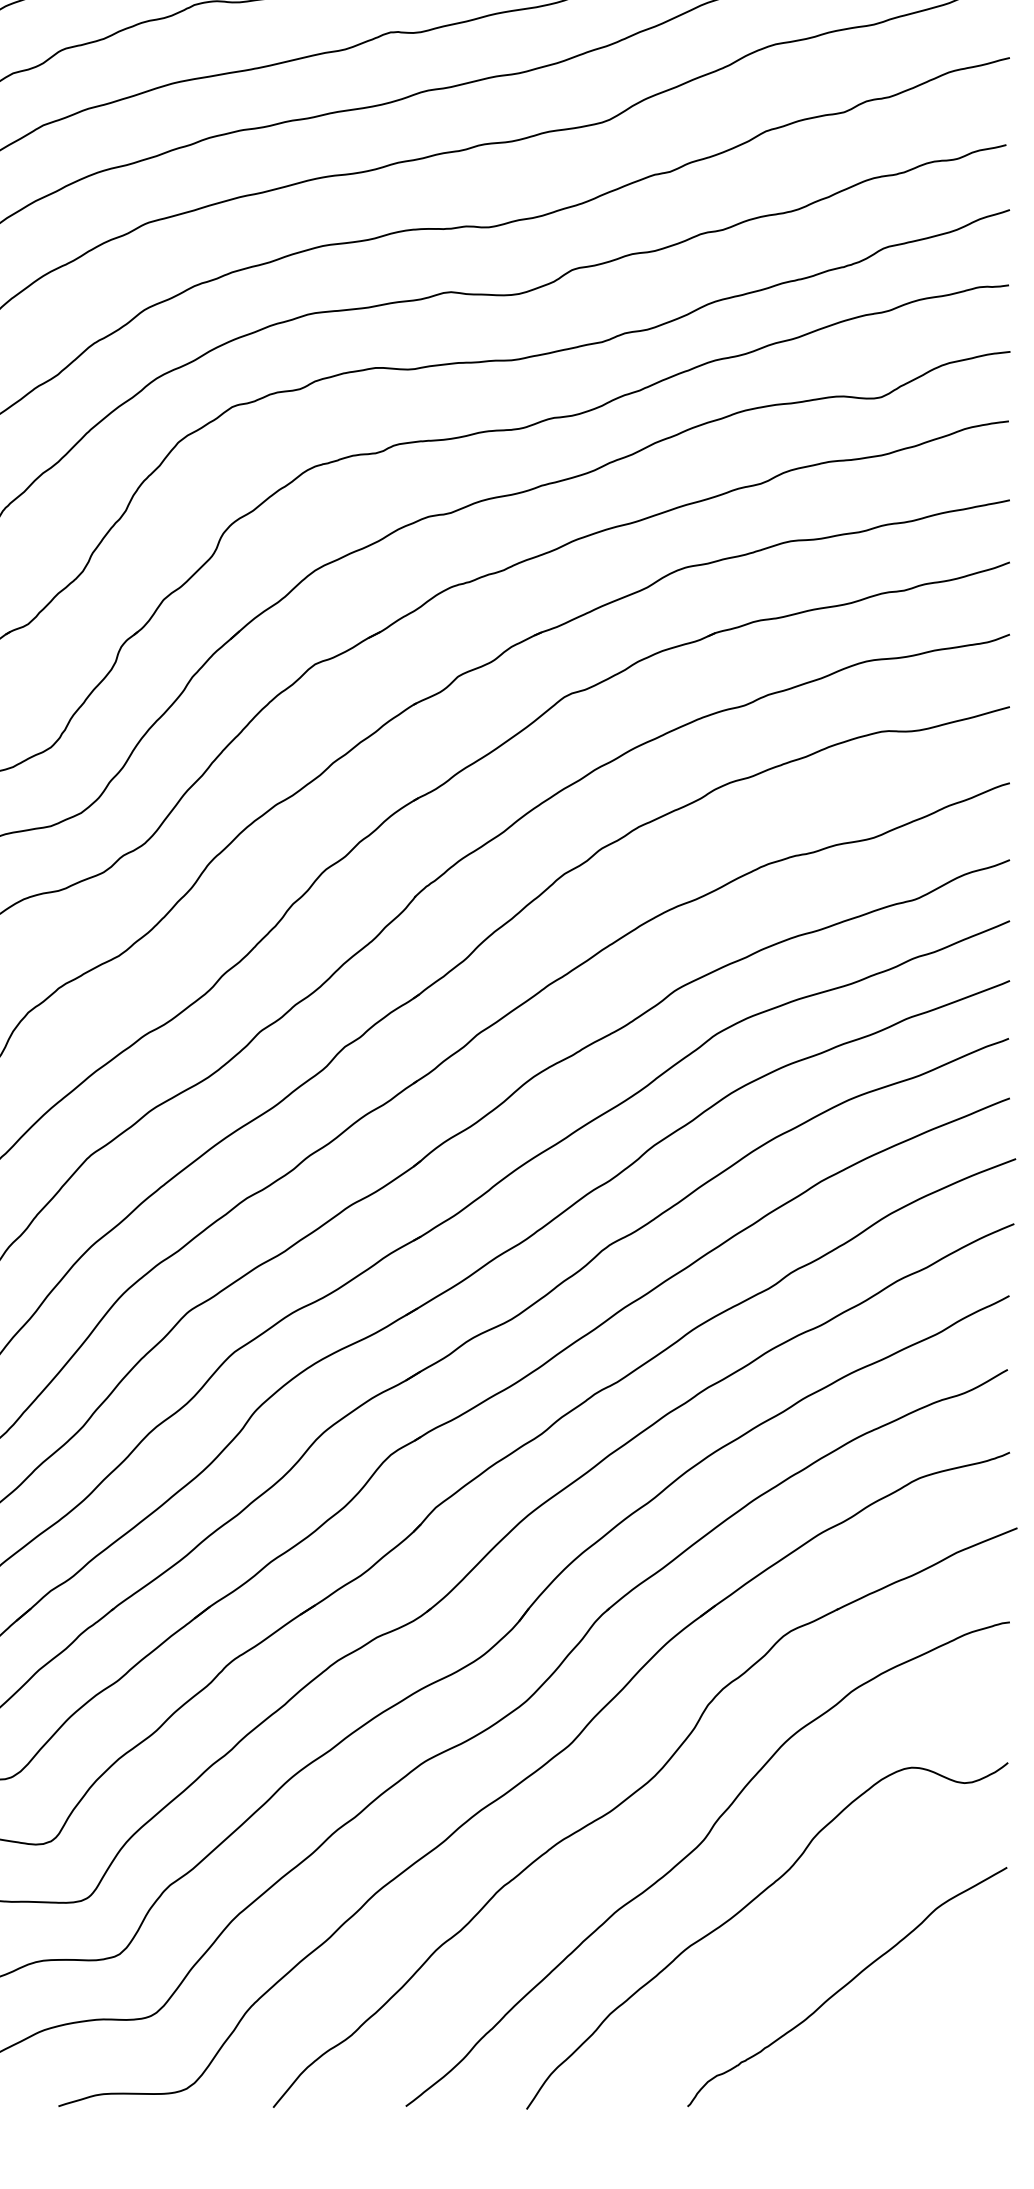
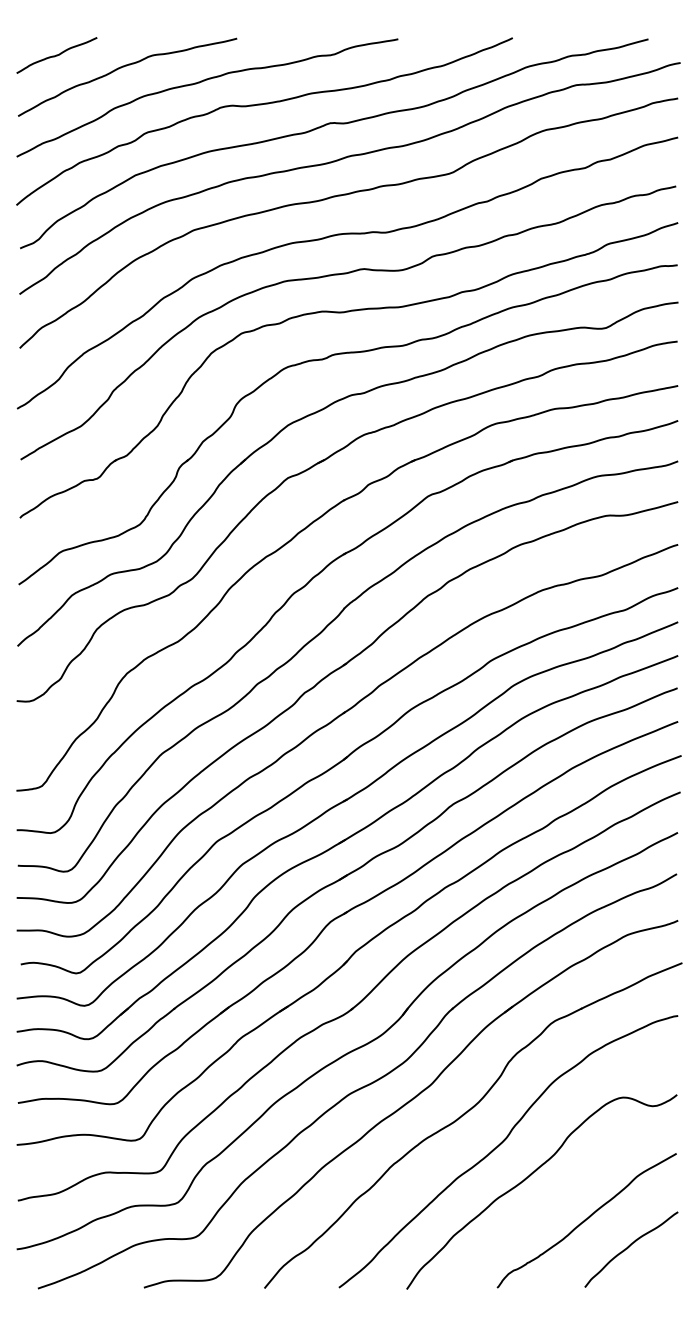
curve: (923, 2034) -> (629, 1247), added

